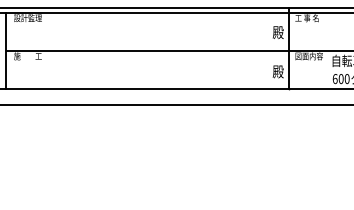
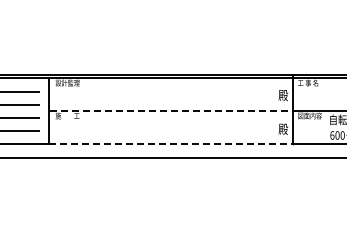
line: (148, 51) -> (171, 111), solid -> dashed
line: (148, 89) -> (171, 144), solid -> dashed

